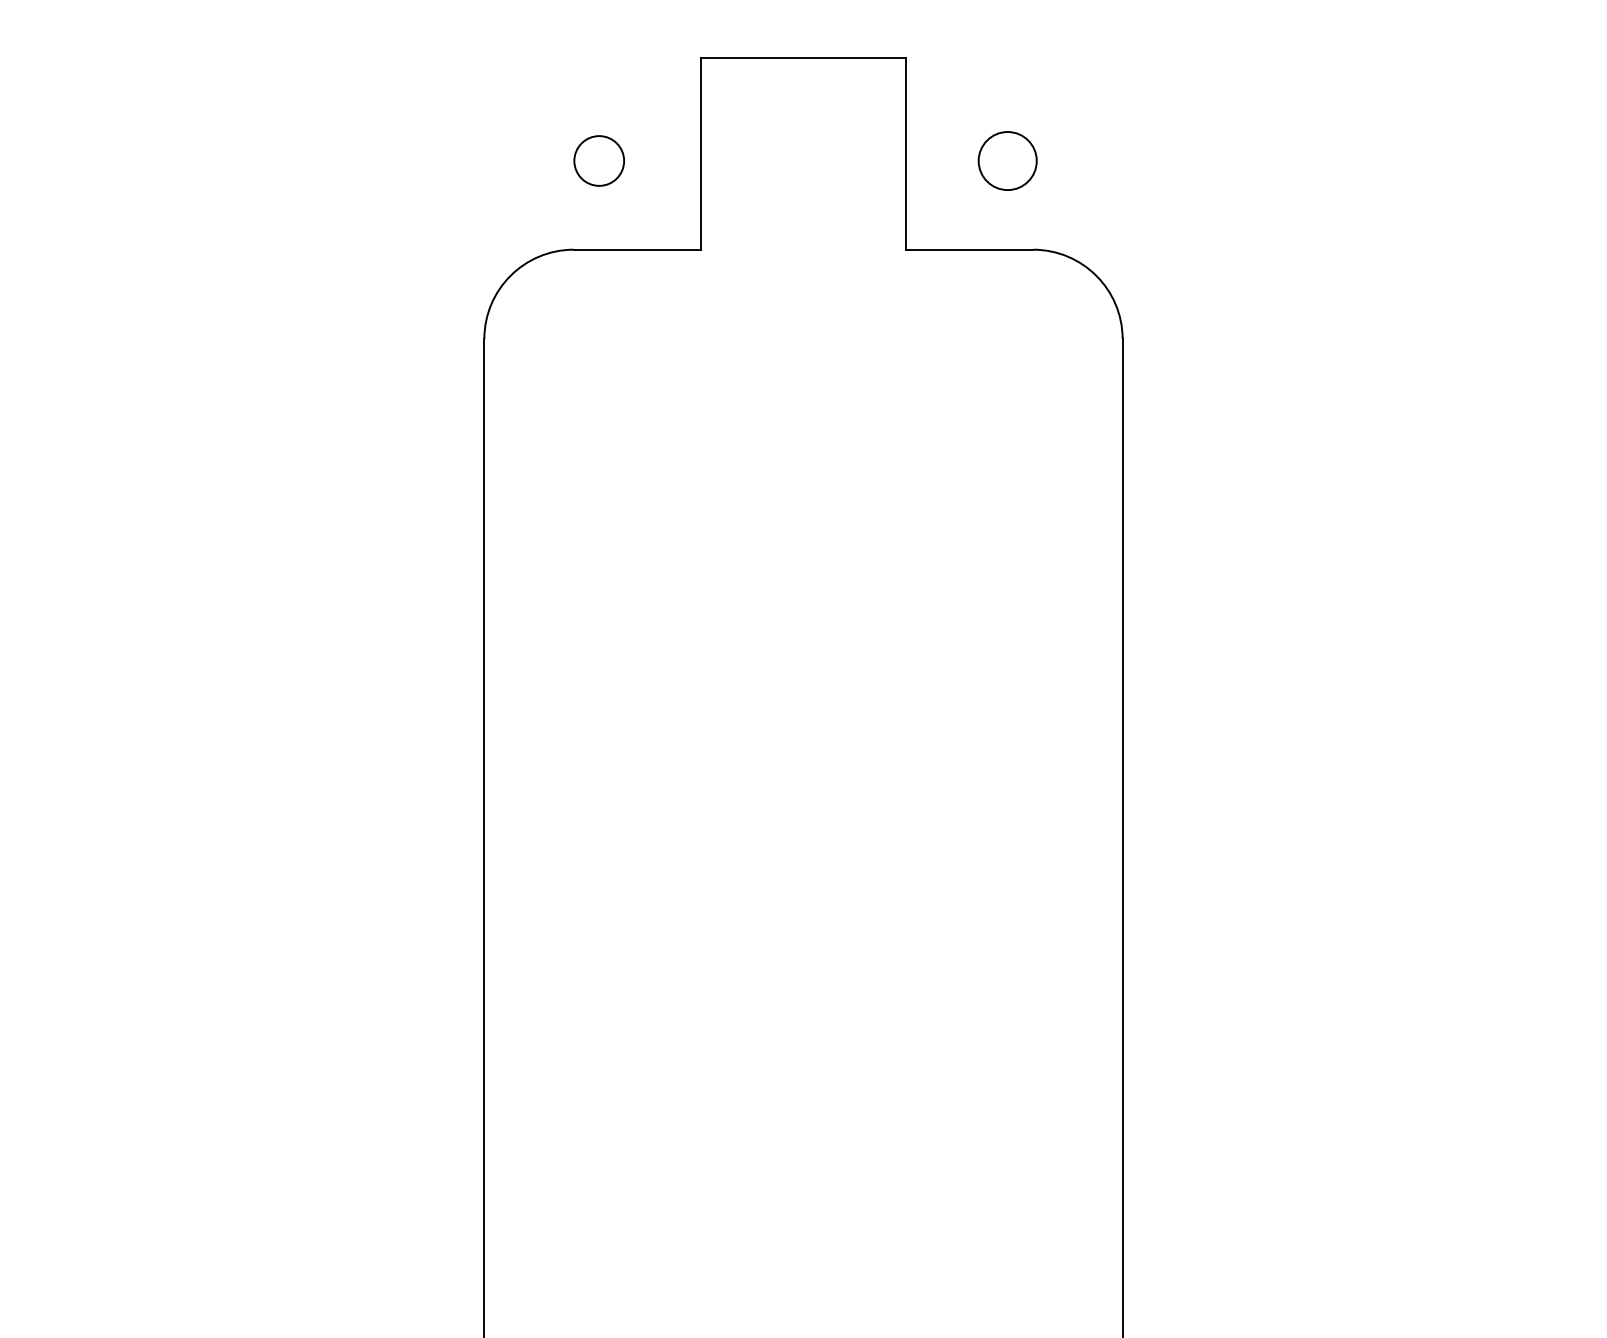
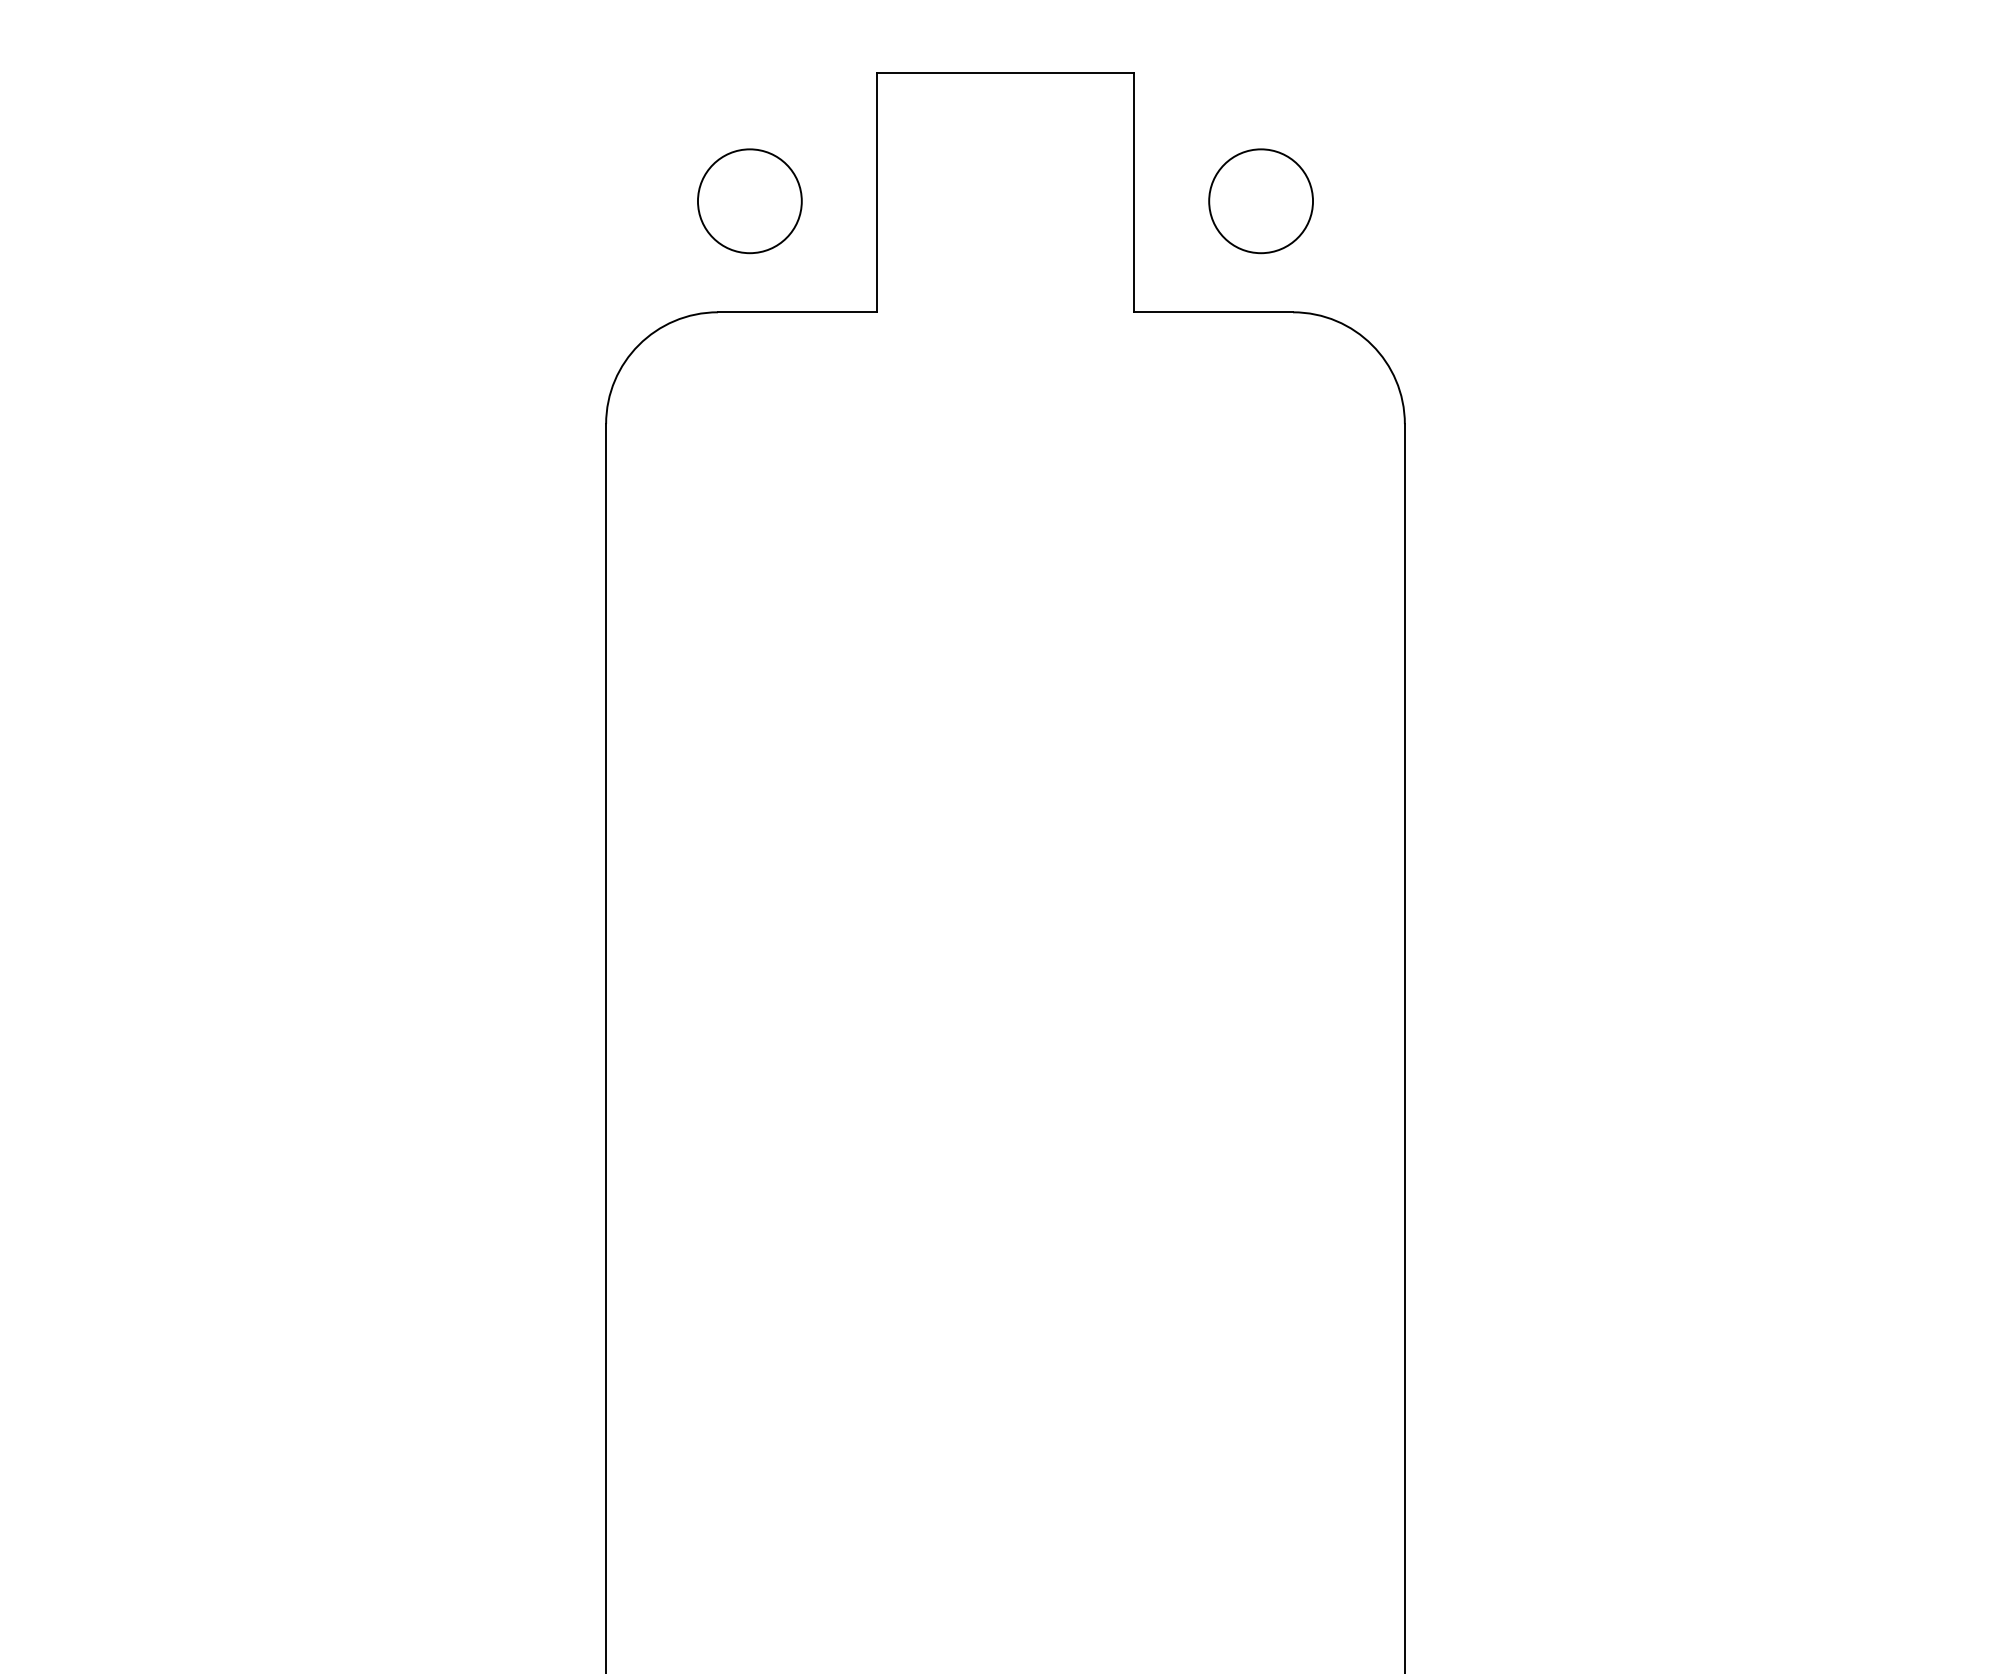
circle: (598, 161) -> (749, 201), size x1.67
circle: (1007, 161) -> (1260, 201), size x1.43

